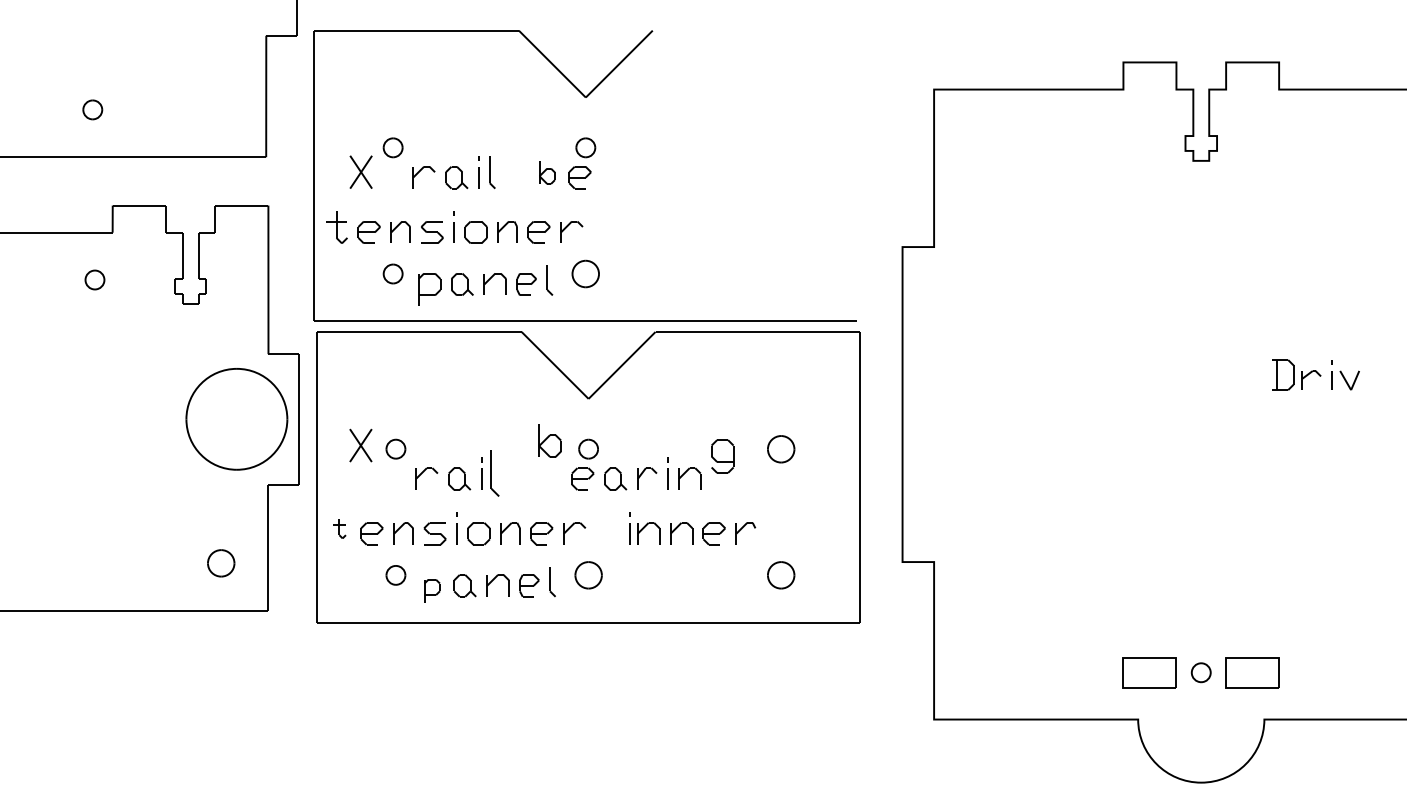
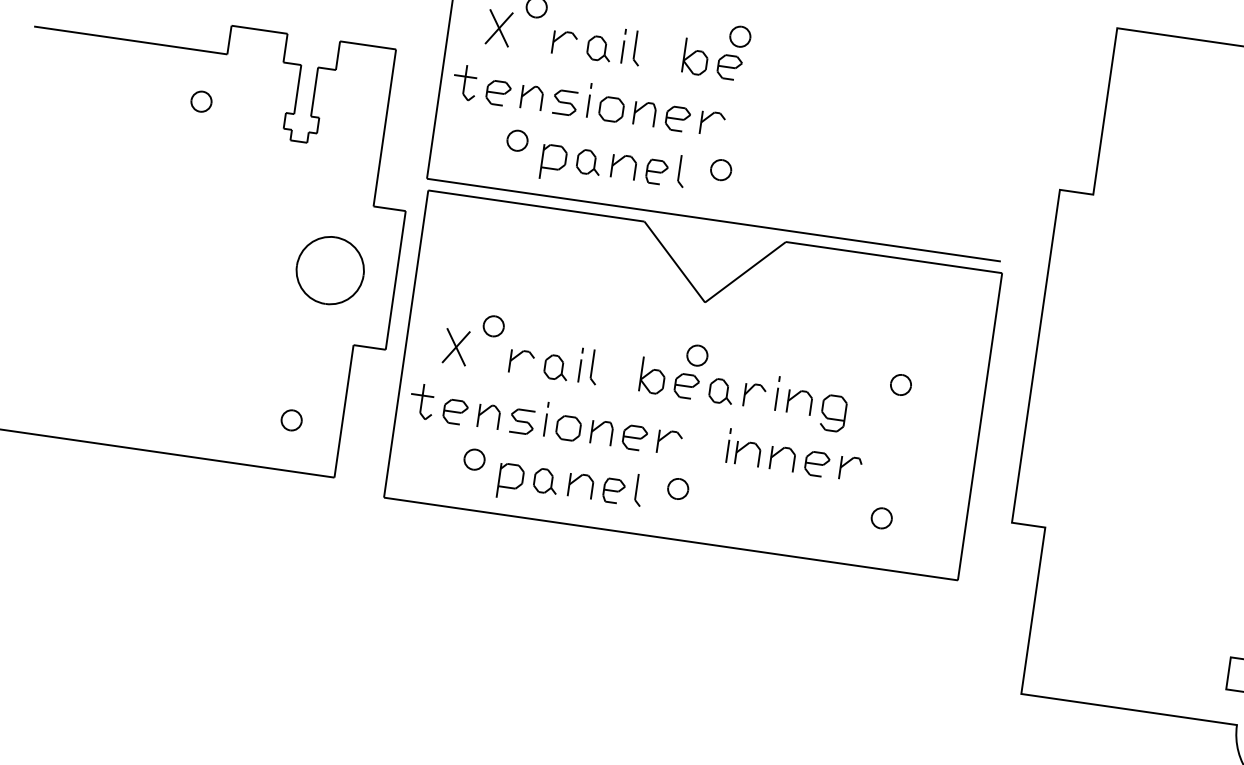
part: (546, 172) -> (695, 56), size x1.43
part: (585, 273) -> (720, 169), size x0.71
part: (236, 419) -> (329, 270), size x0.62
part: (549, 440) -> (652, 375), moved
part: (360, 445) -> (455, 347), moved
part: (781, 448) -> (901, 384), size x0.71
part: (722, 456) -> (833, 413), moved
part: (495, 473) -> (595, 367), size x0.71
part: (339, 528) -> (422, 401), size x1.67
part: (220, 563) -> (290, 420), size x0.71
part: (588, 575) -> (678, 489), size x0.71
part: (781, 575) -> (882, 518), size x0.71
part: (431, 590) -> (509, 481), size x1.43

